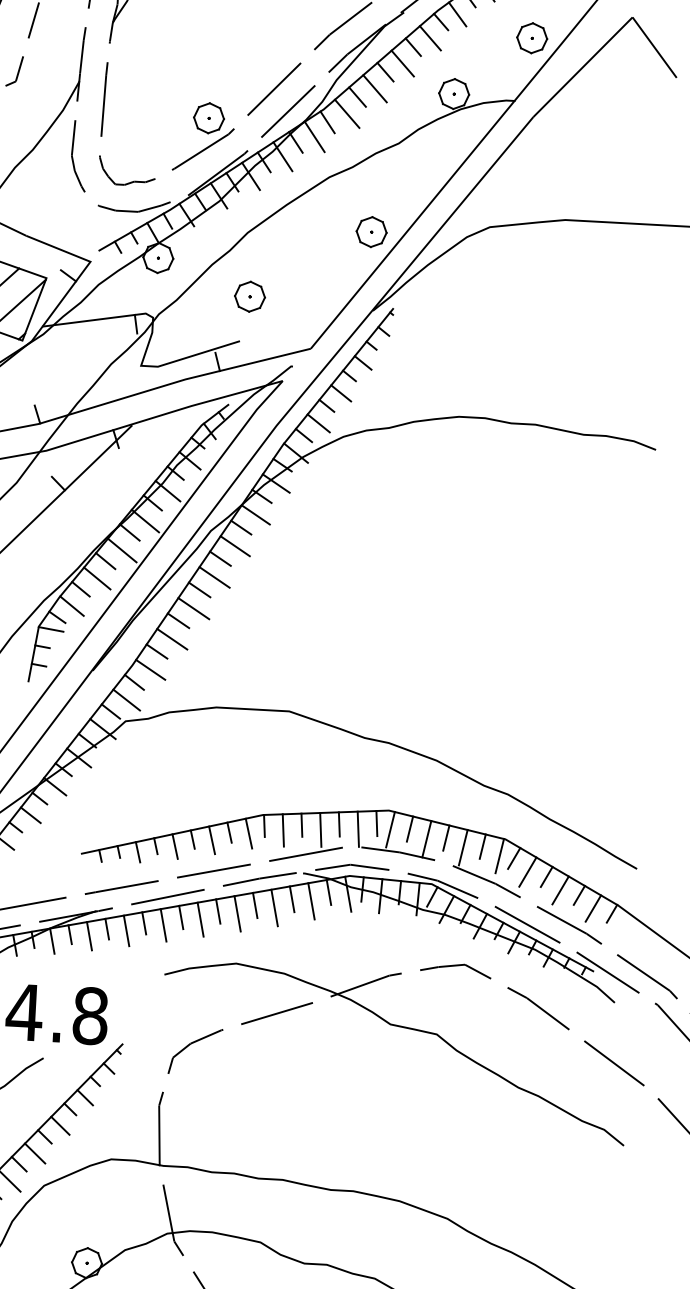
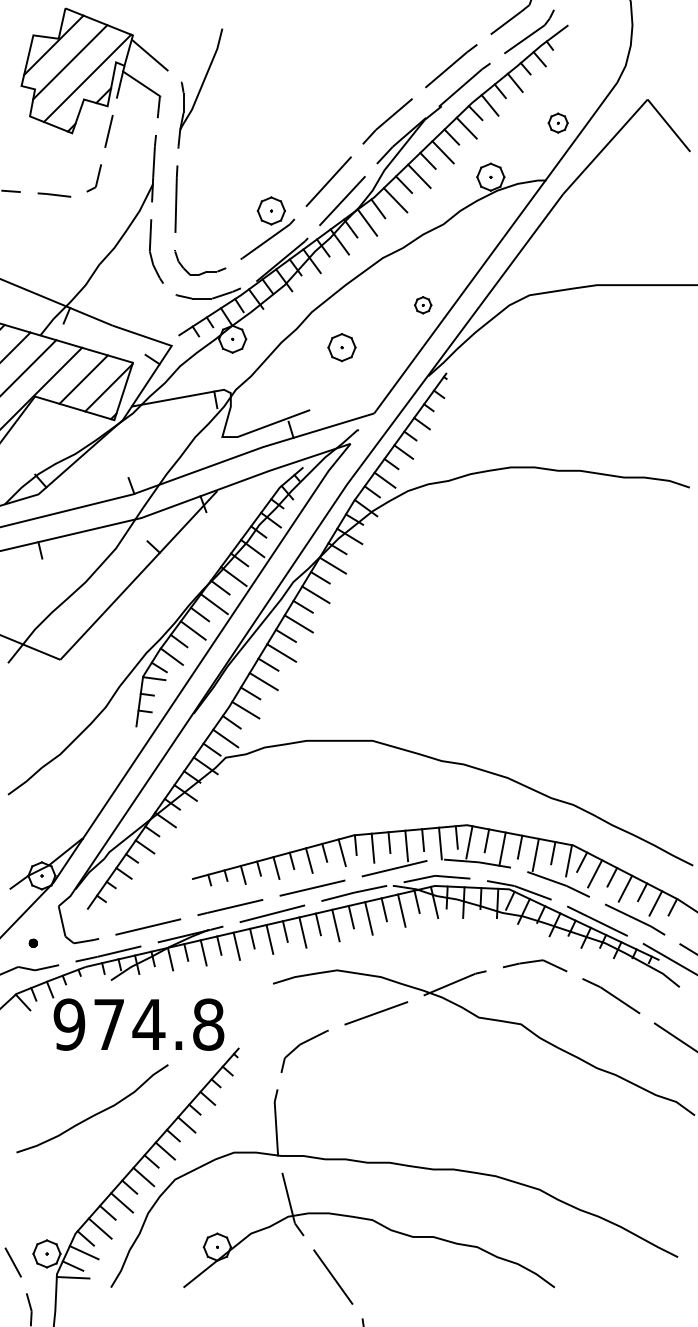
part: (531, 37) -> (557, 122), size x0.7
part: (370, 230) -> (422, 304), size x0.6
part: (249, 296) -> (341, 347), moved

